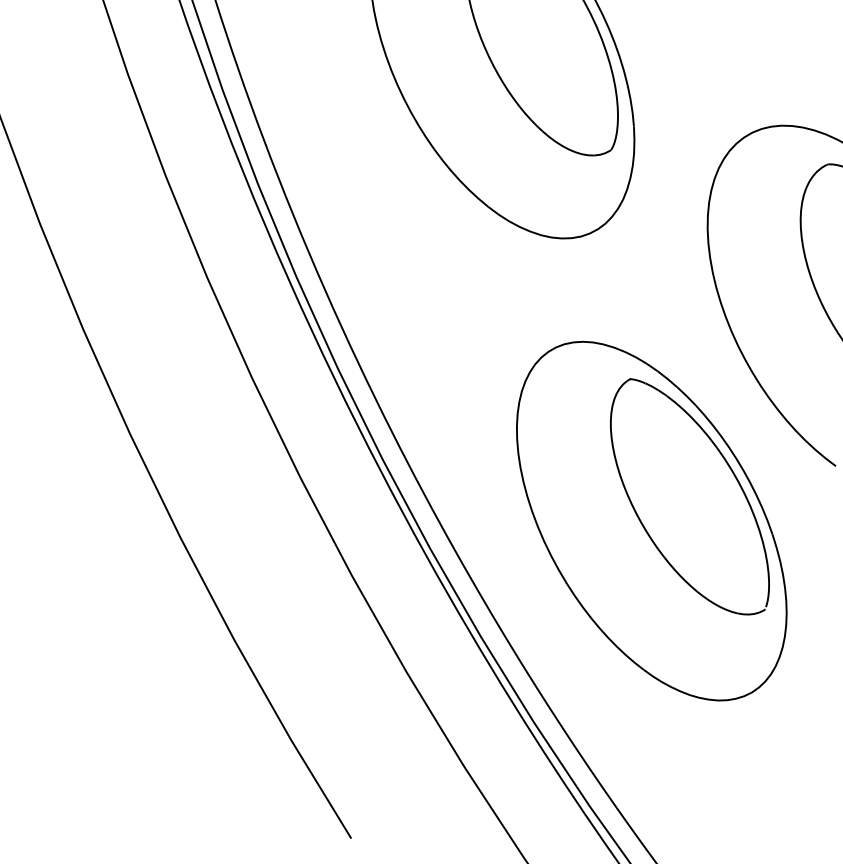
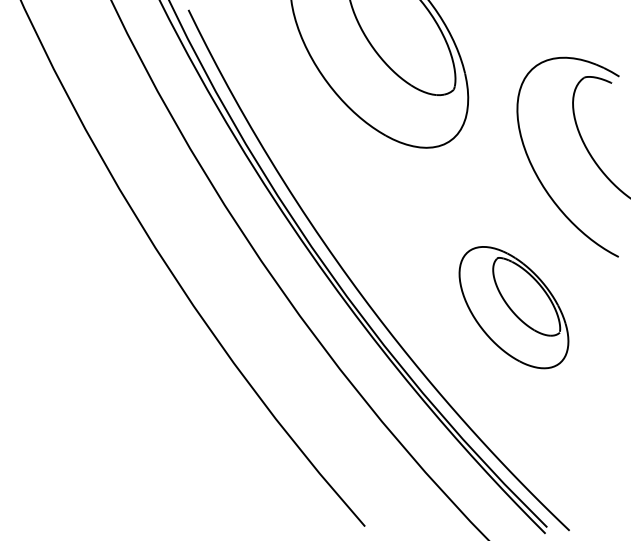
part: (651, 520) -> (513, 307), size x0.6

